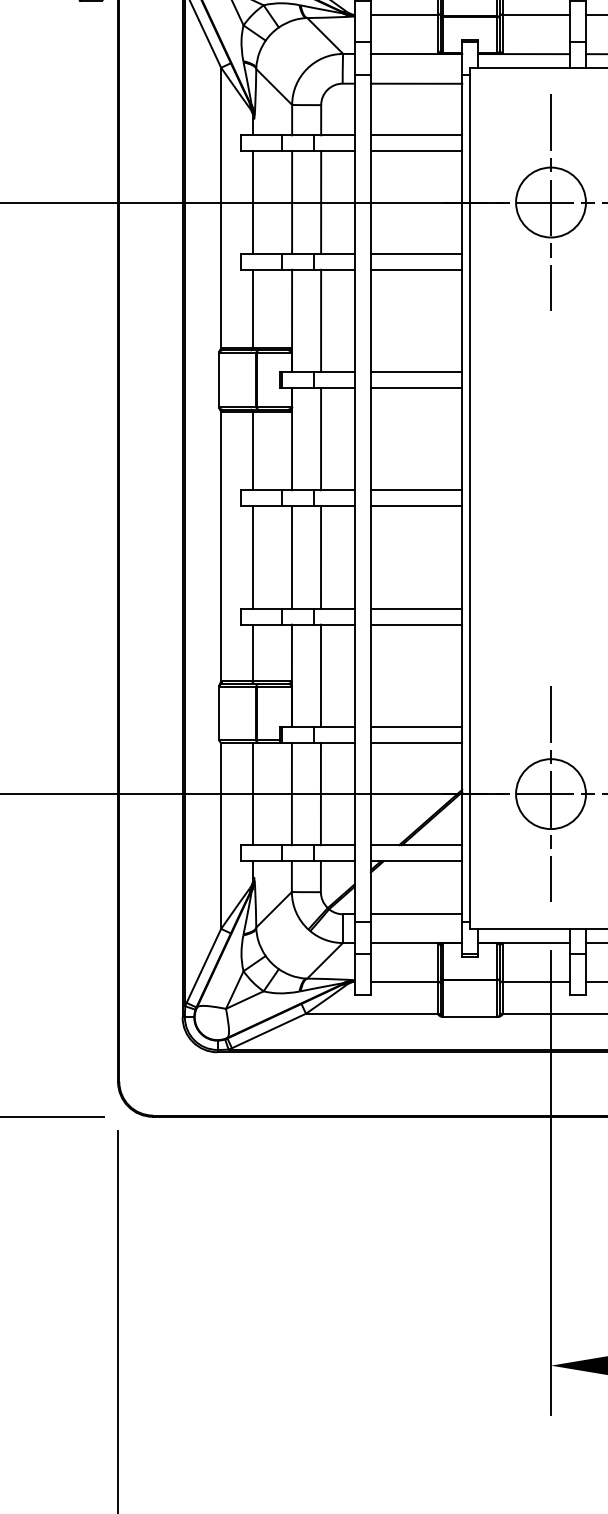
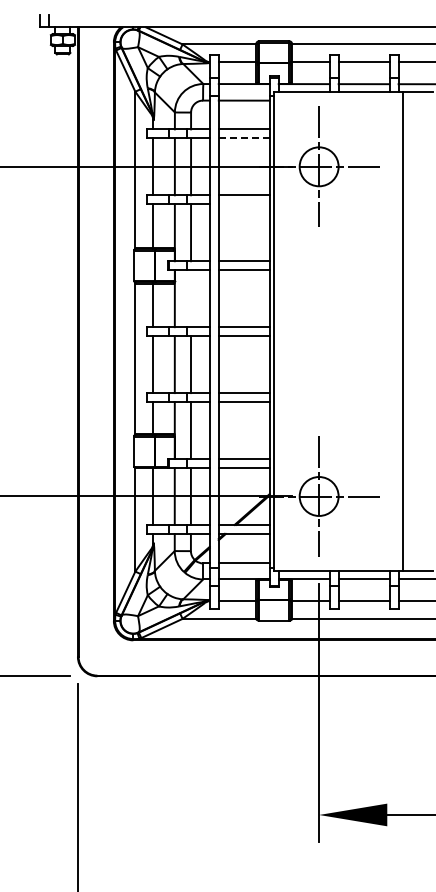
line: (415, 151) -> (243, 138), solid -> dashed
line: (415, 270) -> (243, 204), removed
line: (321, 438) -> (191, 298), removed

